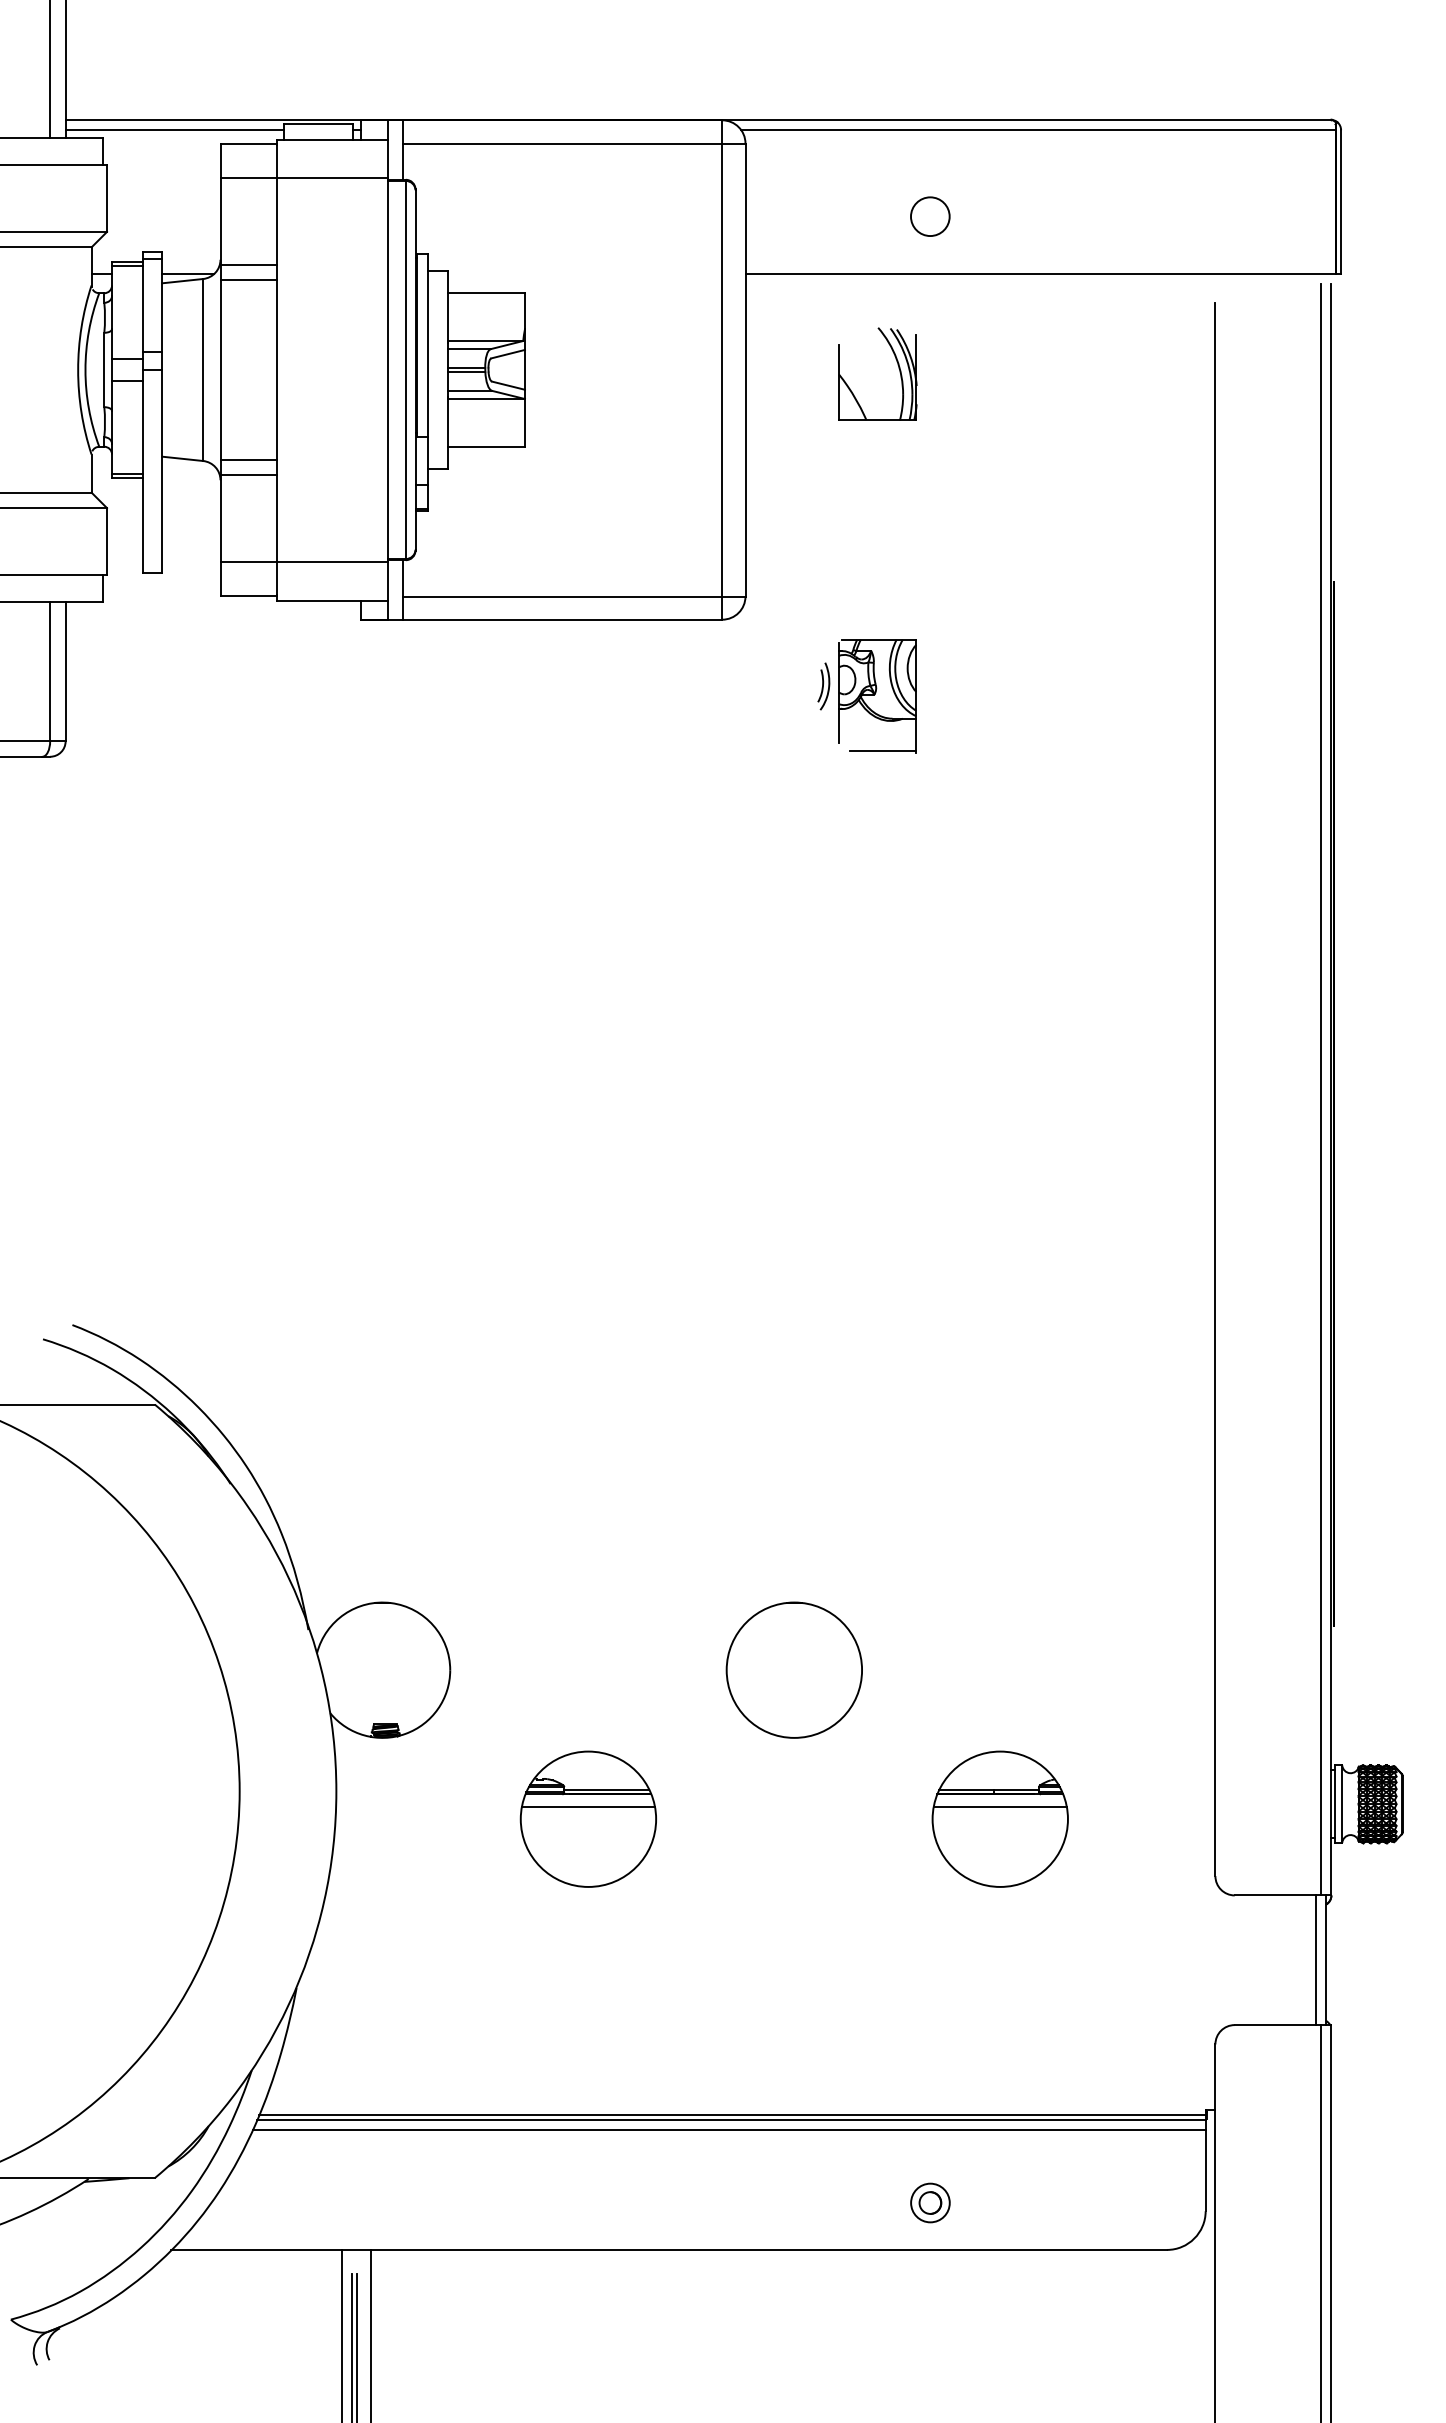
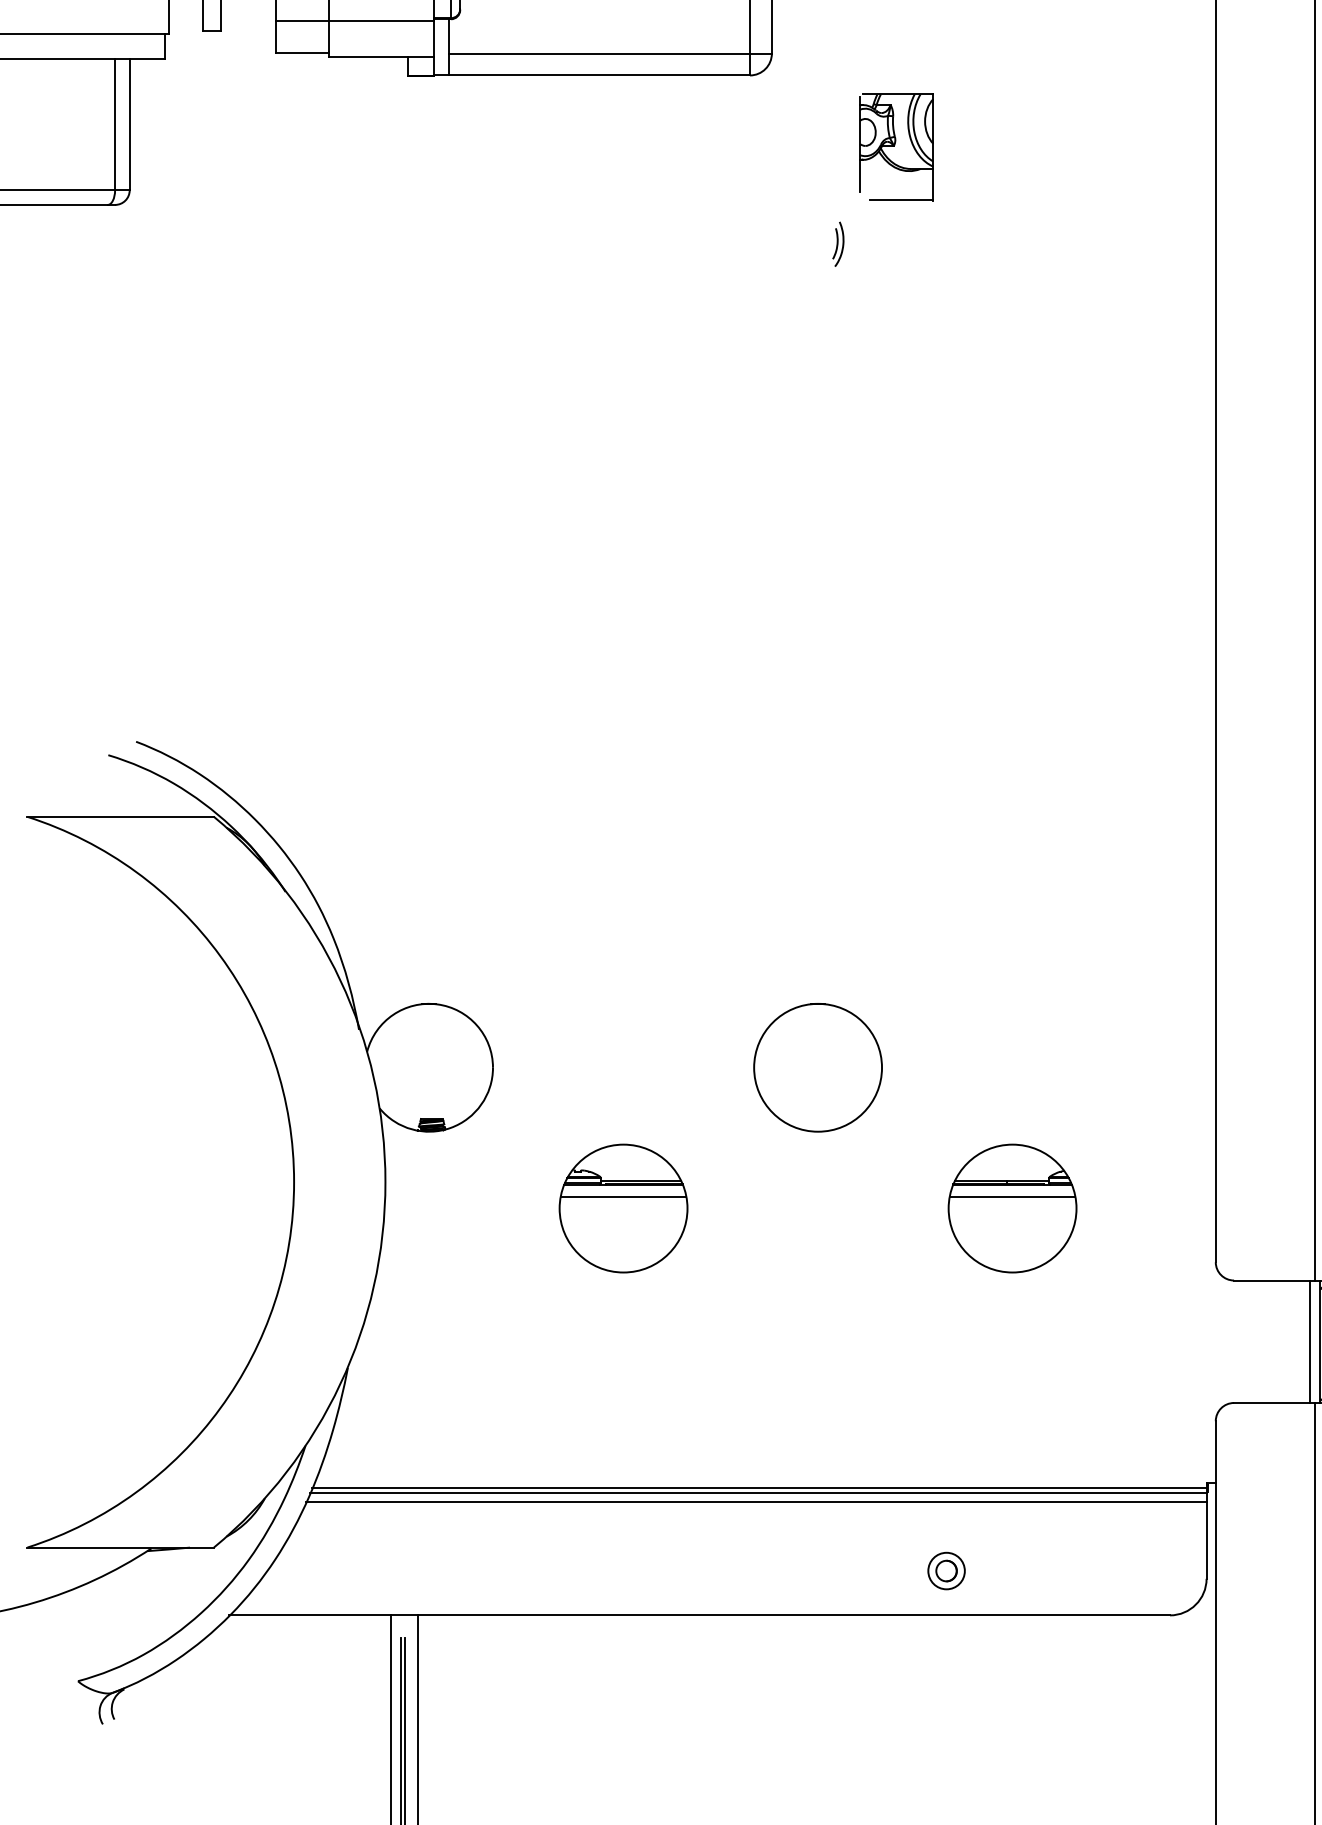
part: (823, 686) -> (838, 244), moved

